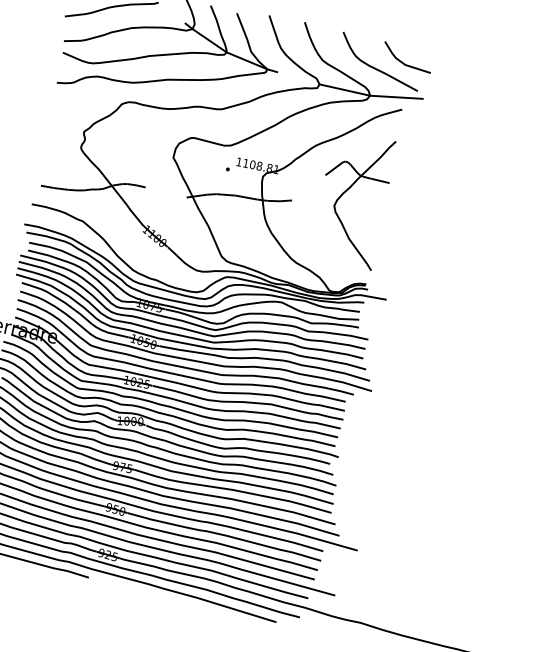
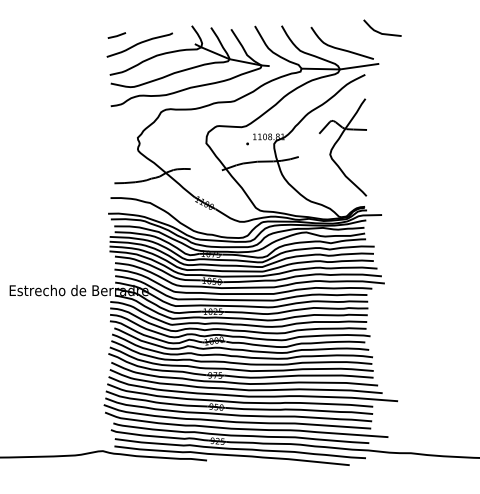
line: (402, 61) -> (379, 31), moved

